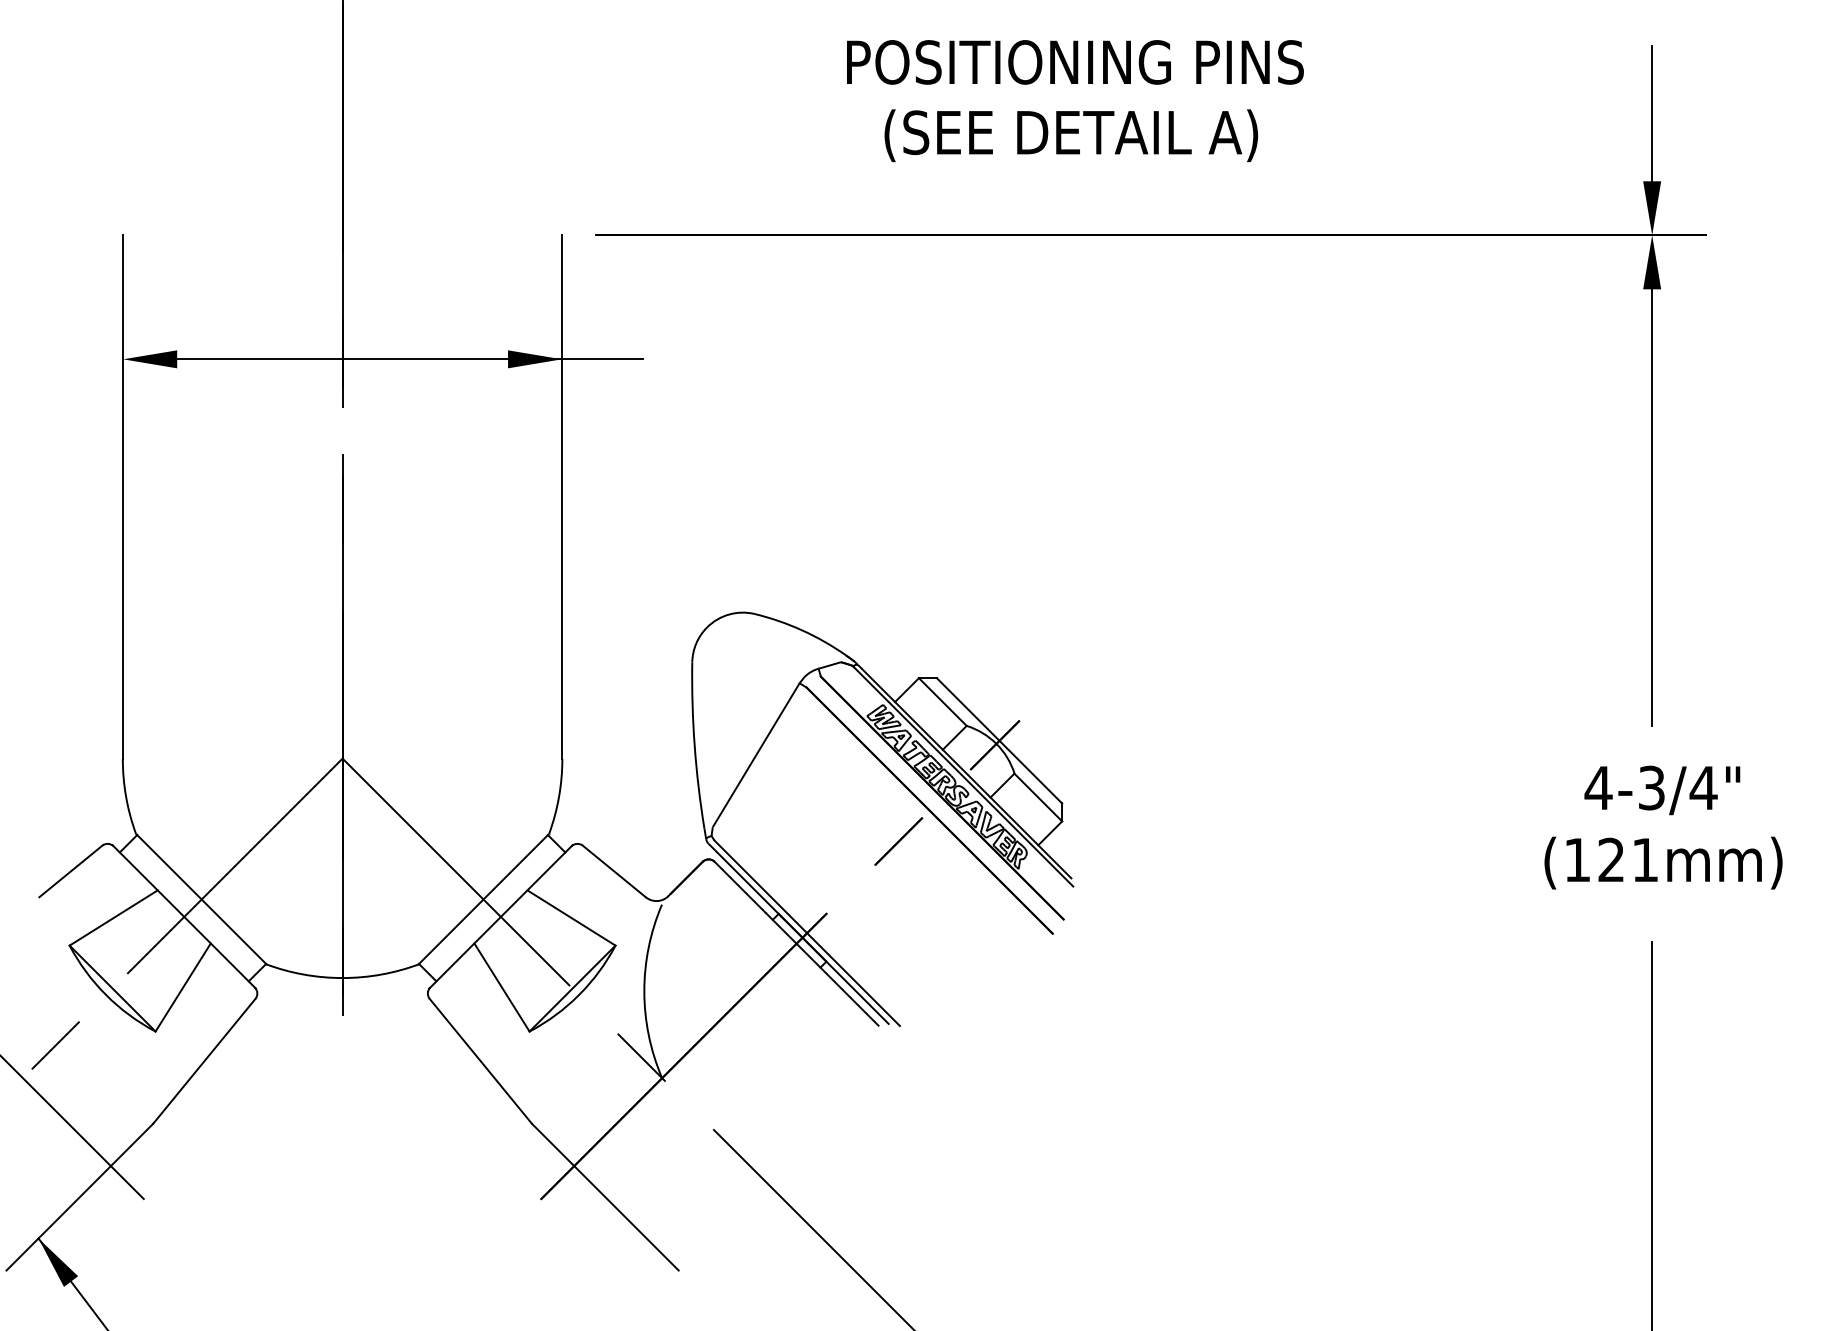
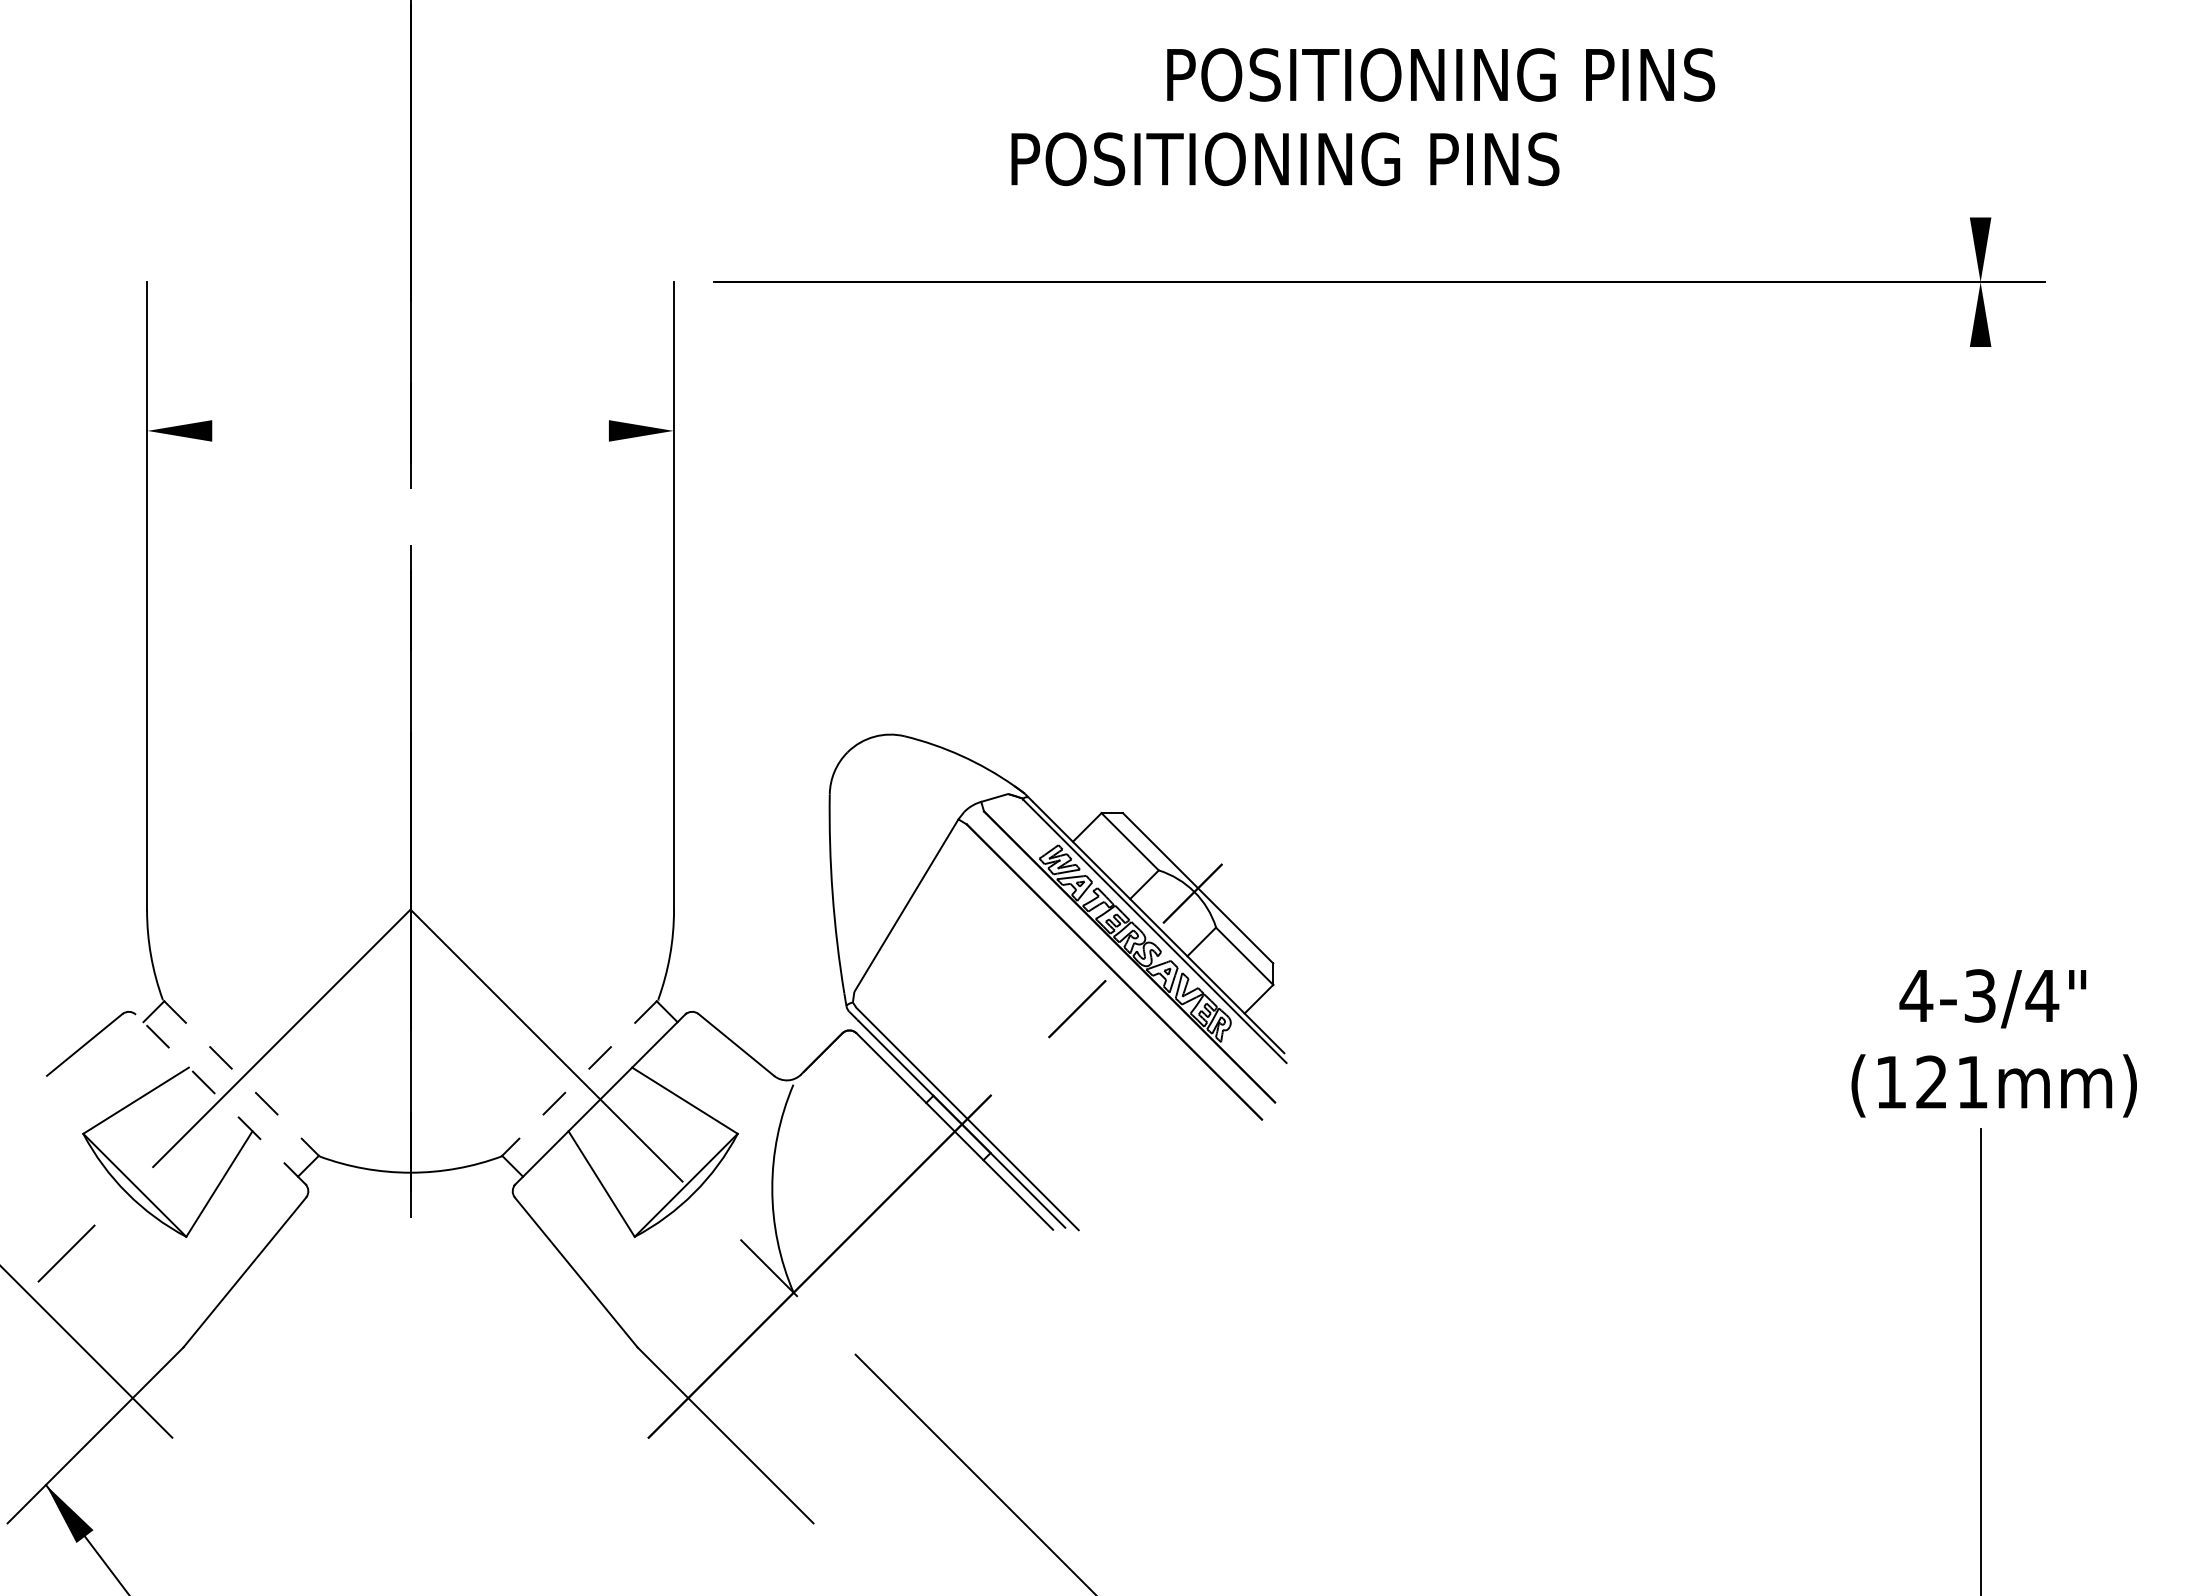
text: (1075, 62) -> (1441, 74), moved
line: (1652, 112) -> (1980, 135), removed
text: (1072, 135) -> (1285, 162), (SEE DETAIL A) -> POSITIONING PINS
line: (410, 358) -> (491, 430), removed
line: (1652, 507) -> (1980, 608), removed
text: (1662, 827) -> (1993, 1043), moved
line: (201, 899) -> (241, 1078), solid -> dashed
line: (483, 899) -> (579, 1078), solid -> dashed
line: (184, 916) -> (220, 1099), solid -> dashed

